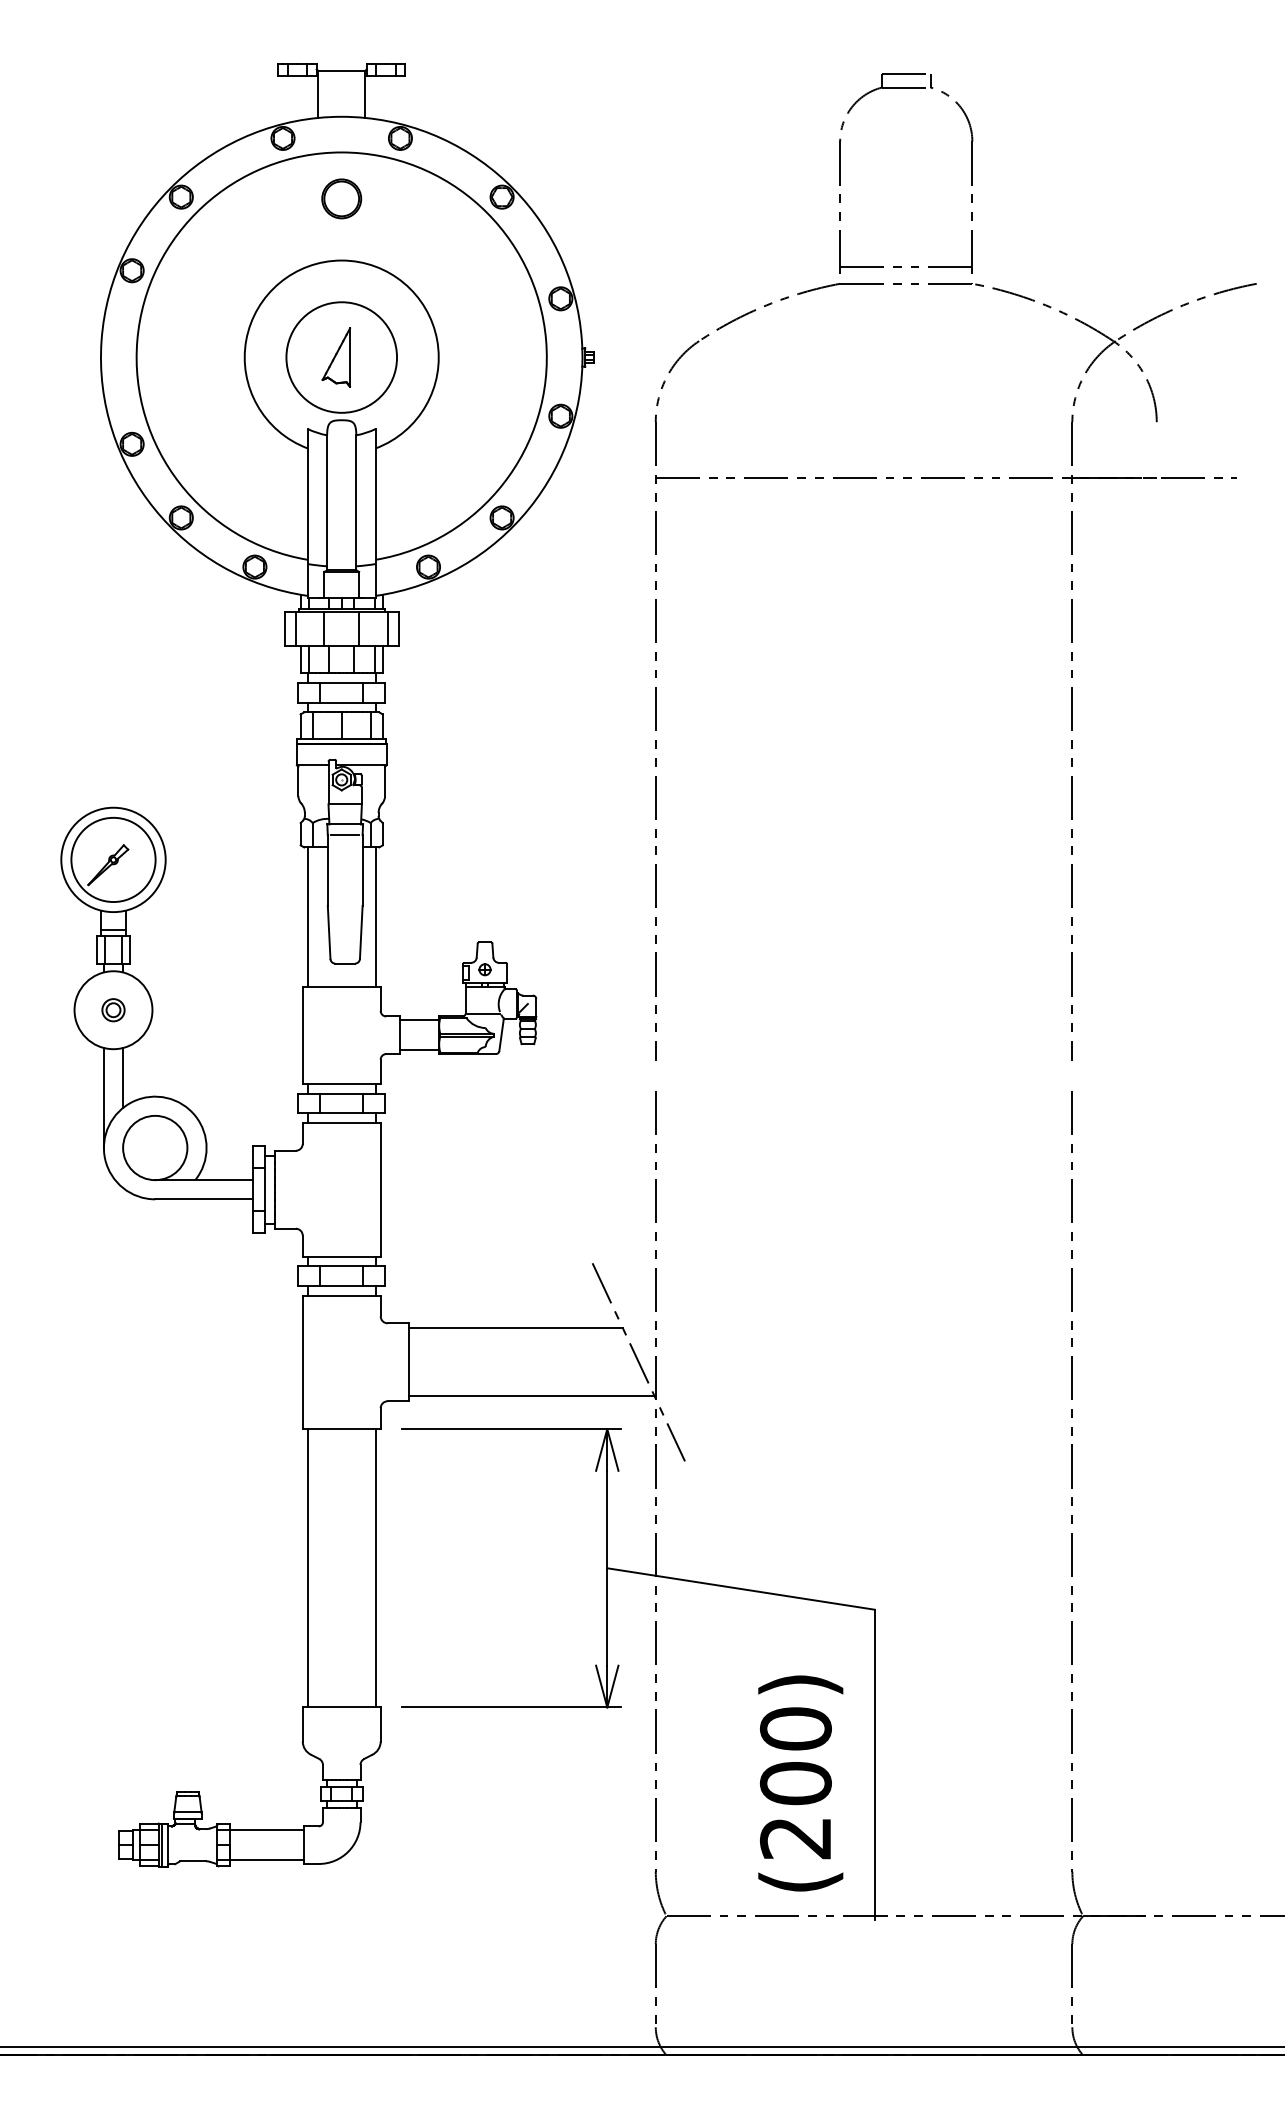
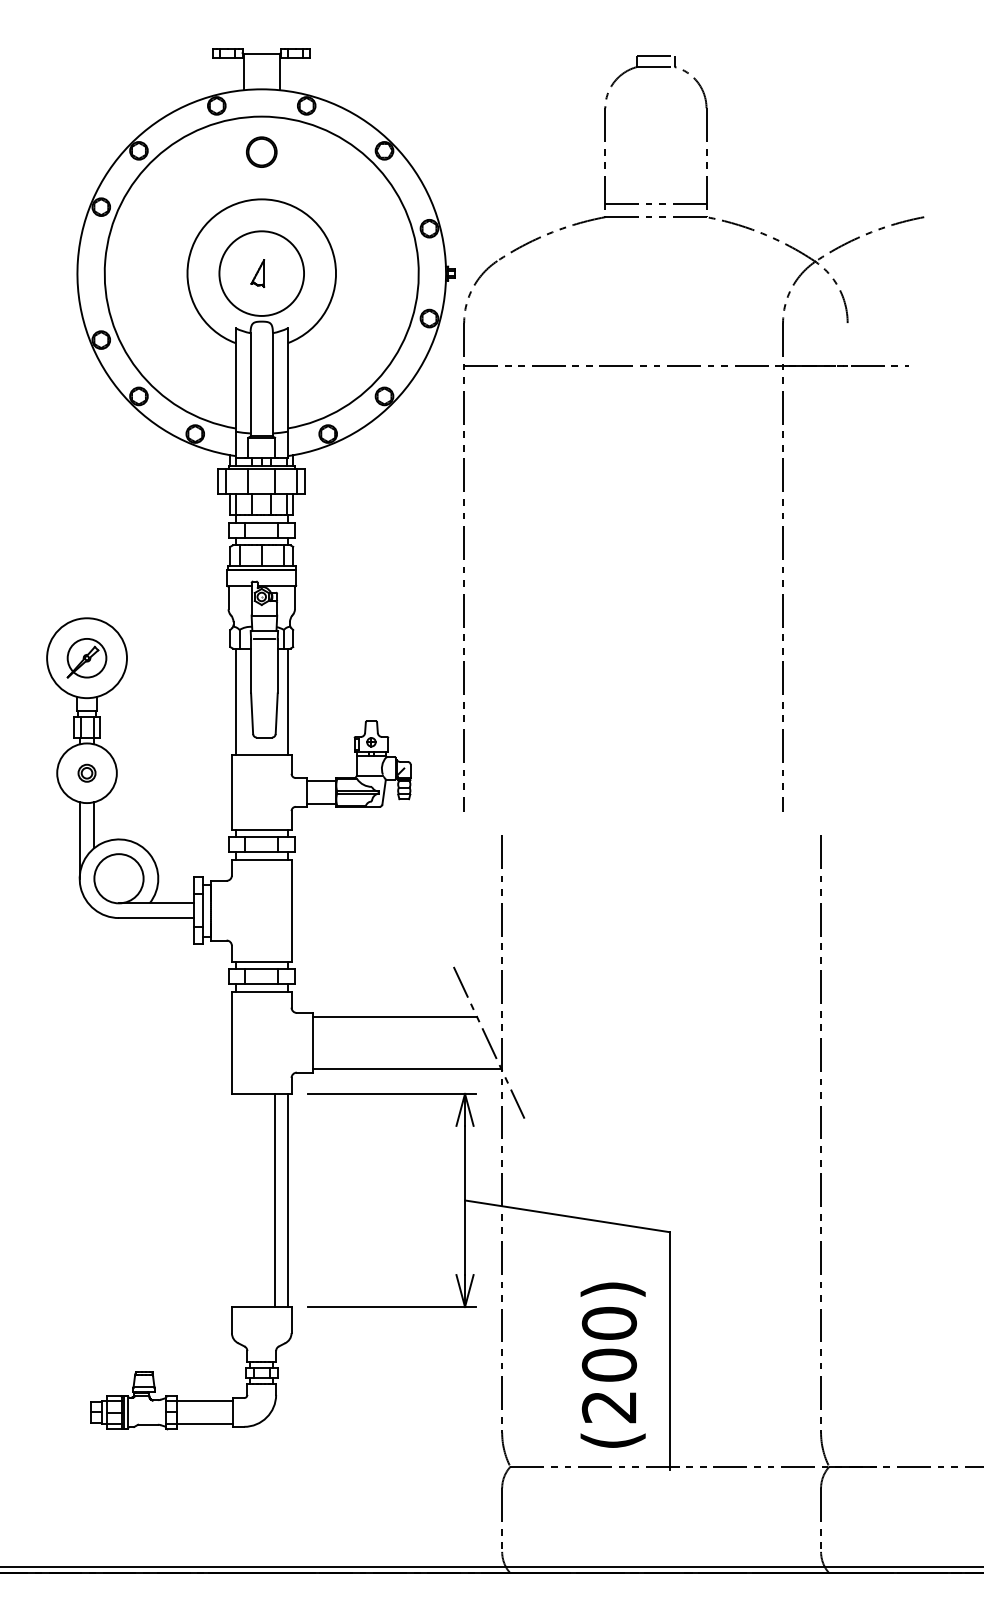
part: (336, 357) -> (257, 273), size x0.6
part: (955, 478) -> (693, 366), moved
circle: (112, 860) -> (86, 658), size x0.6
line: (307, 1568) -> (274, 1200), moved

